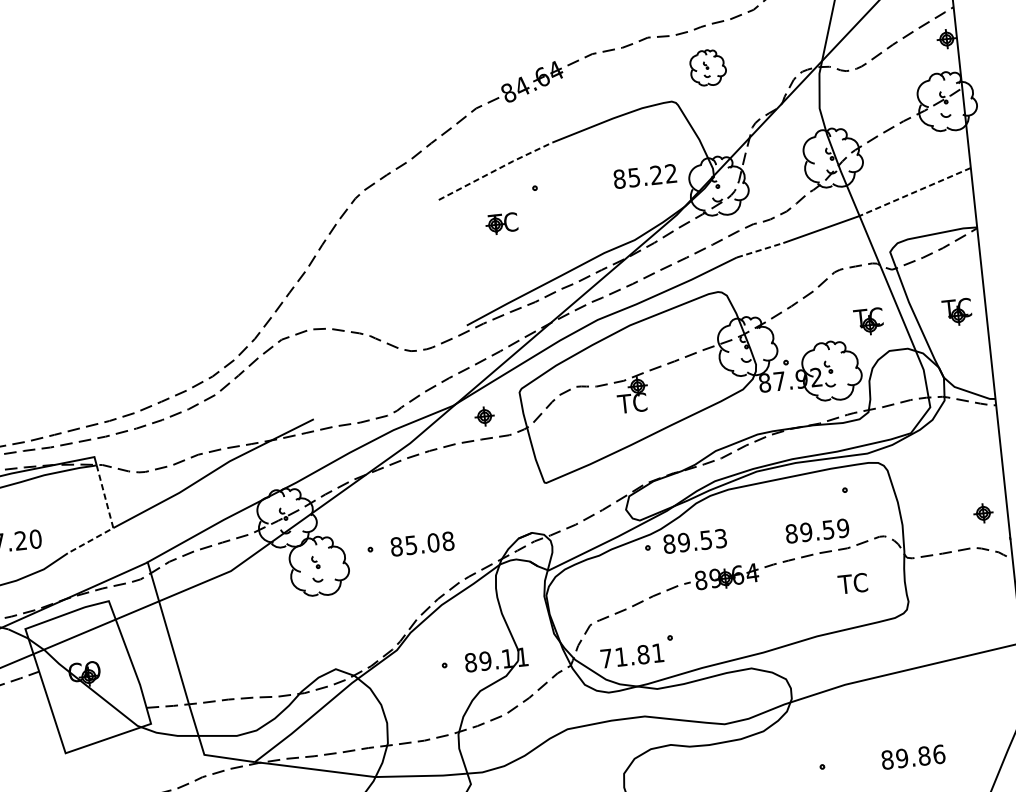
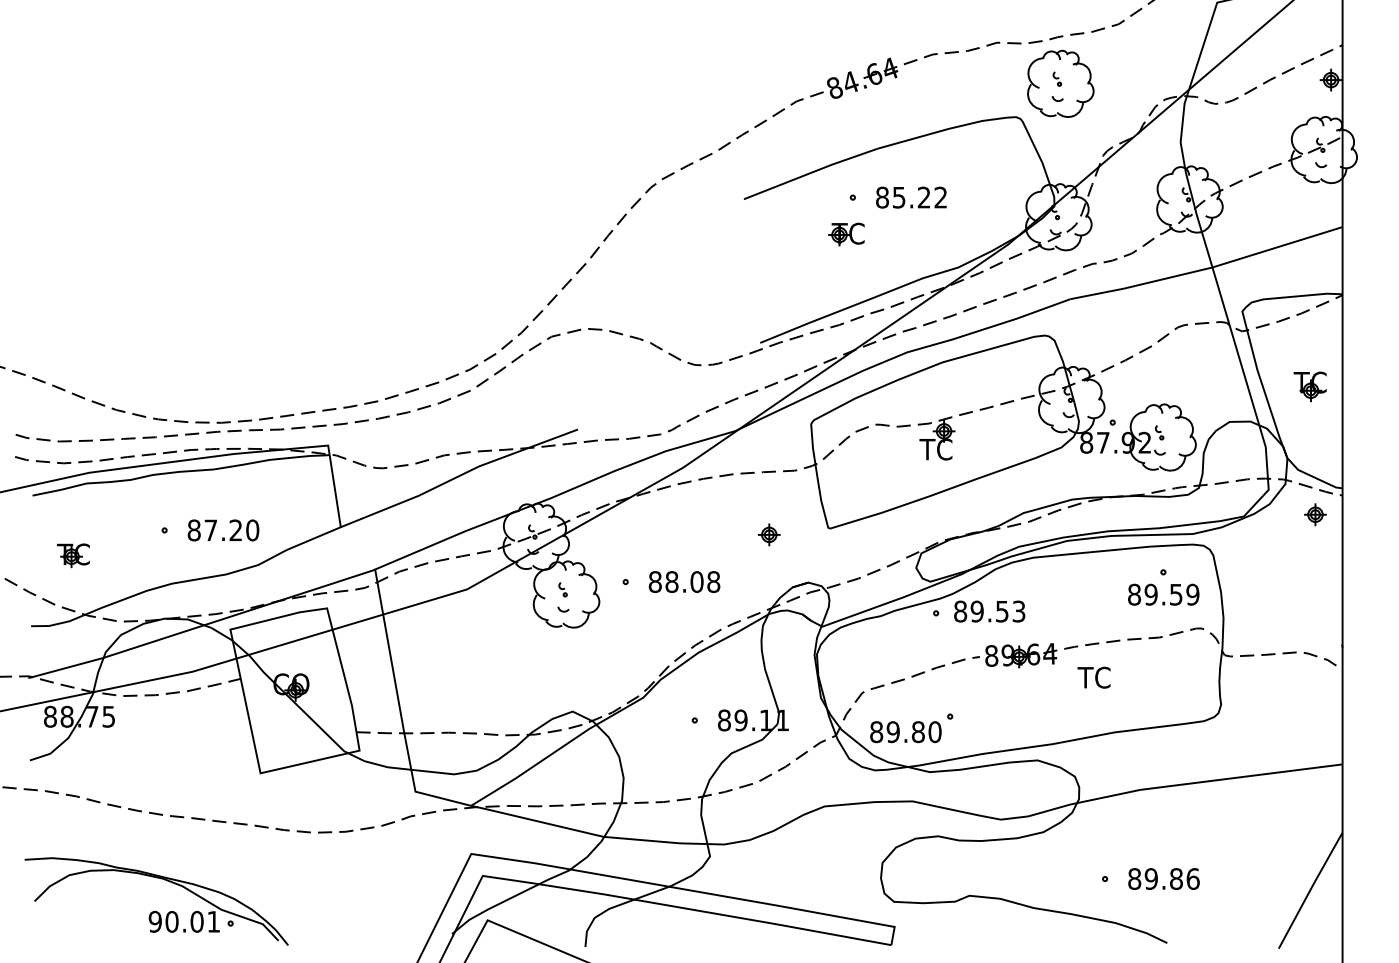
part: (707, 67) -> (1060, 83), size x1.67
line: (496, 169) -> (811, 172), dashed -> solid
text: (645, 176) -> (911, 197), moved
line: (915, 192) -> (1277, 247), dashed -> solid
part: (501, 223) -> (846, 234), moved
line: (760, 249) -> (1097, 293), dashed -> solid
part: (868, 321) -> (1209, 386), removed
part: (484, 416) -> (769, 534), moved
part: (983, 513) -> (1315, 514), moved
line: (111, 522) -> (339, 520), dashed -> solid
text: (817, 530) -> (1163, 594), moved
text: (410, 544) -> (671, 581), 85.08 -> 88.08
text: (852, 583) -> (1093, 677), moved
text: (632, 656) -> (905, 732), 71.81 -> 89.80
text: (912, 756) -> (1163, 878), moved

